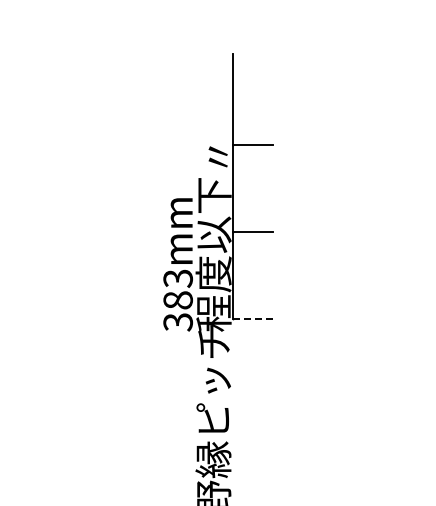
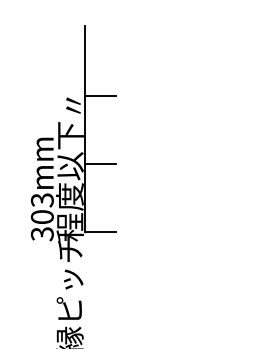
text: (177, 300) -> (41, 217), 383mm -> 303mm
line: (252, 319) -> (100, 231), dashed -> solid

